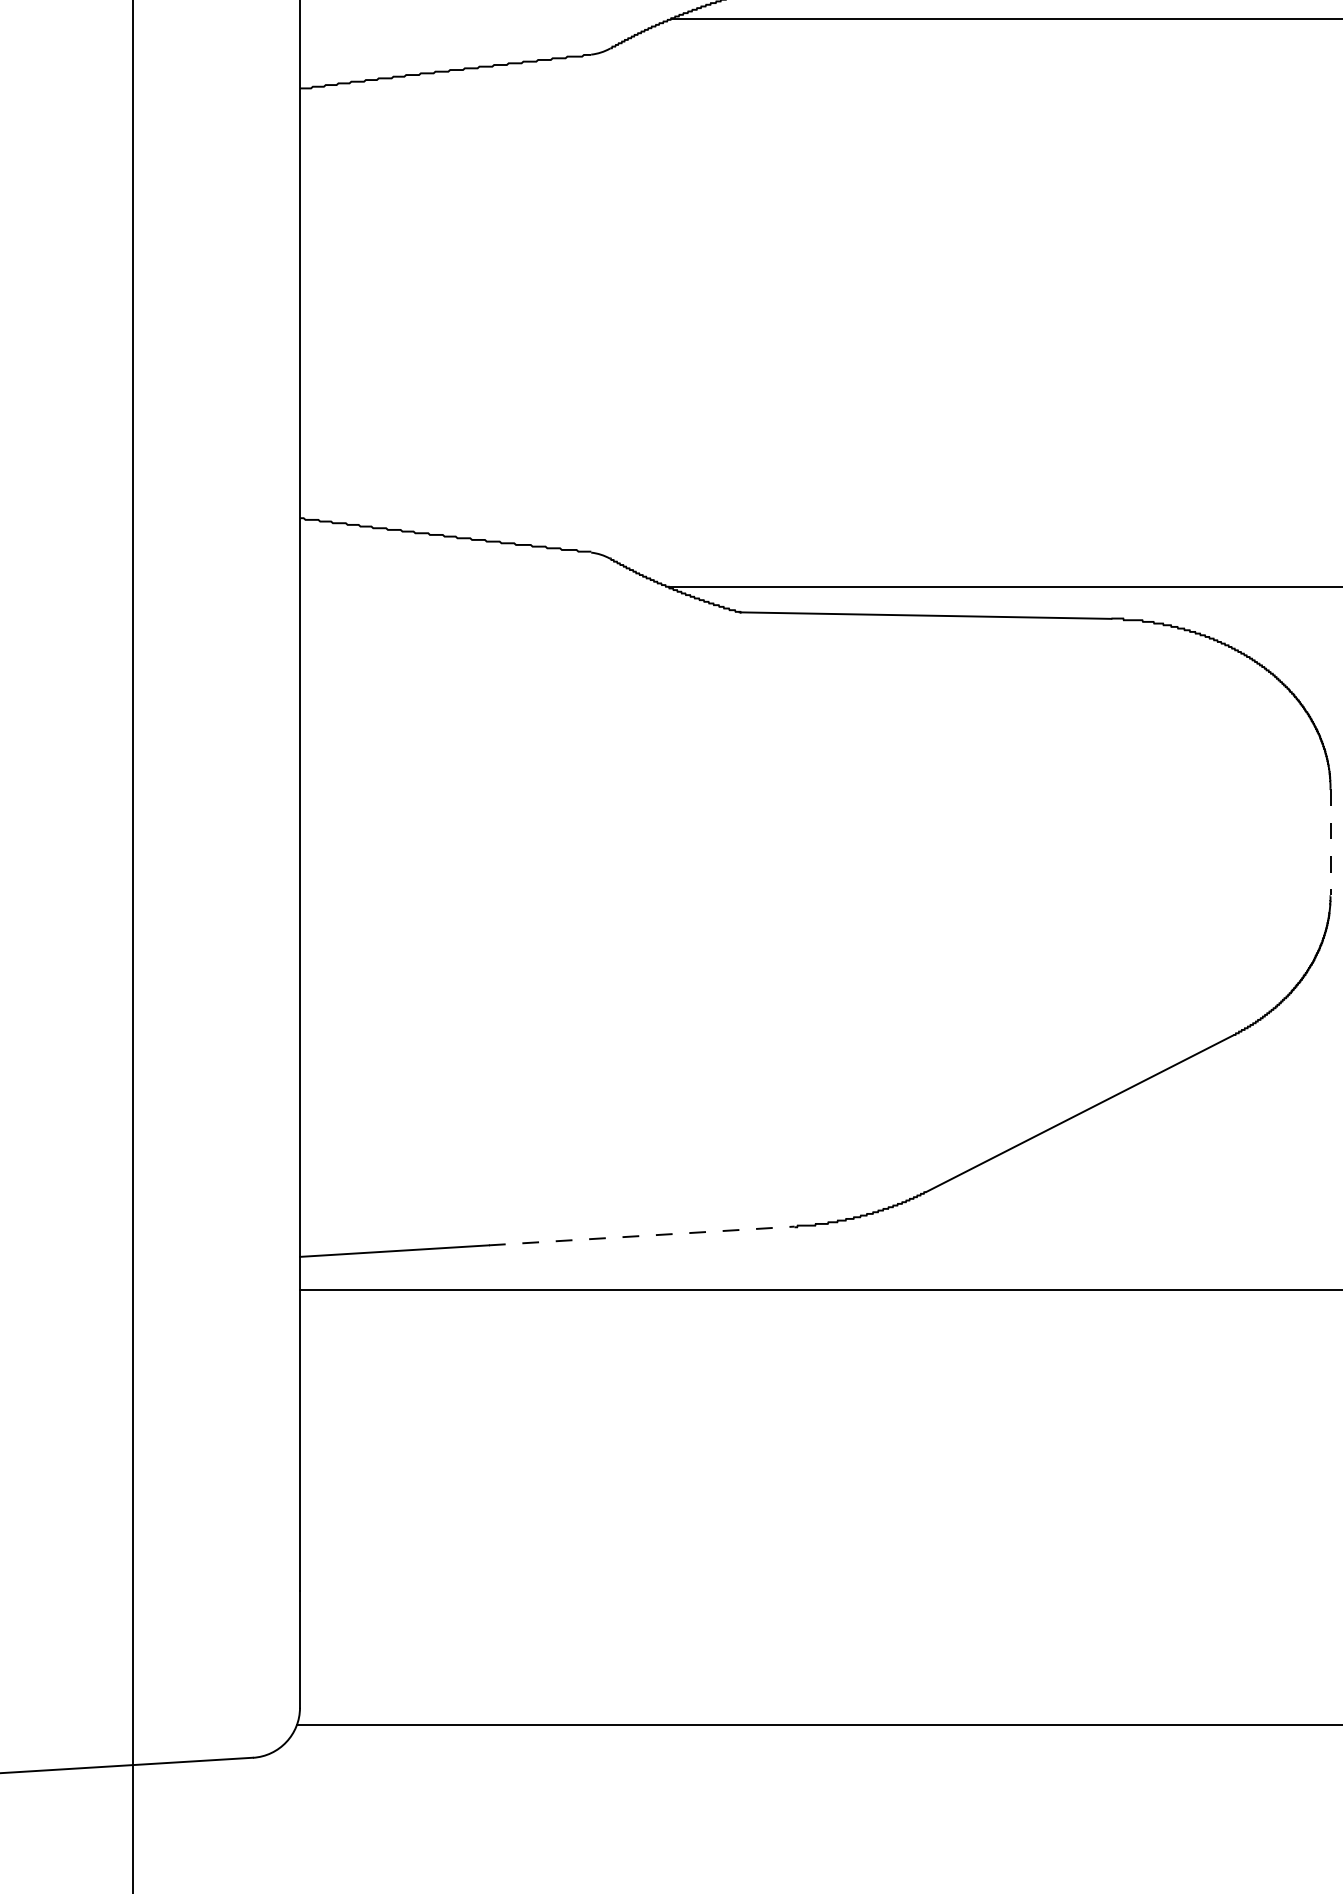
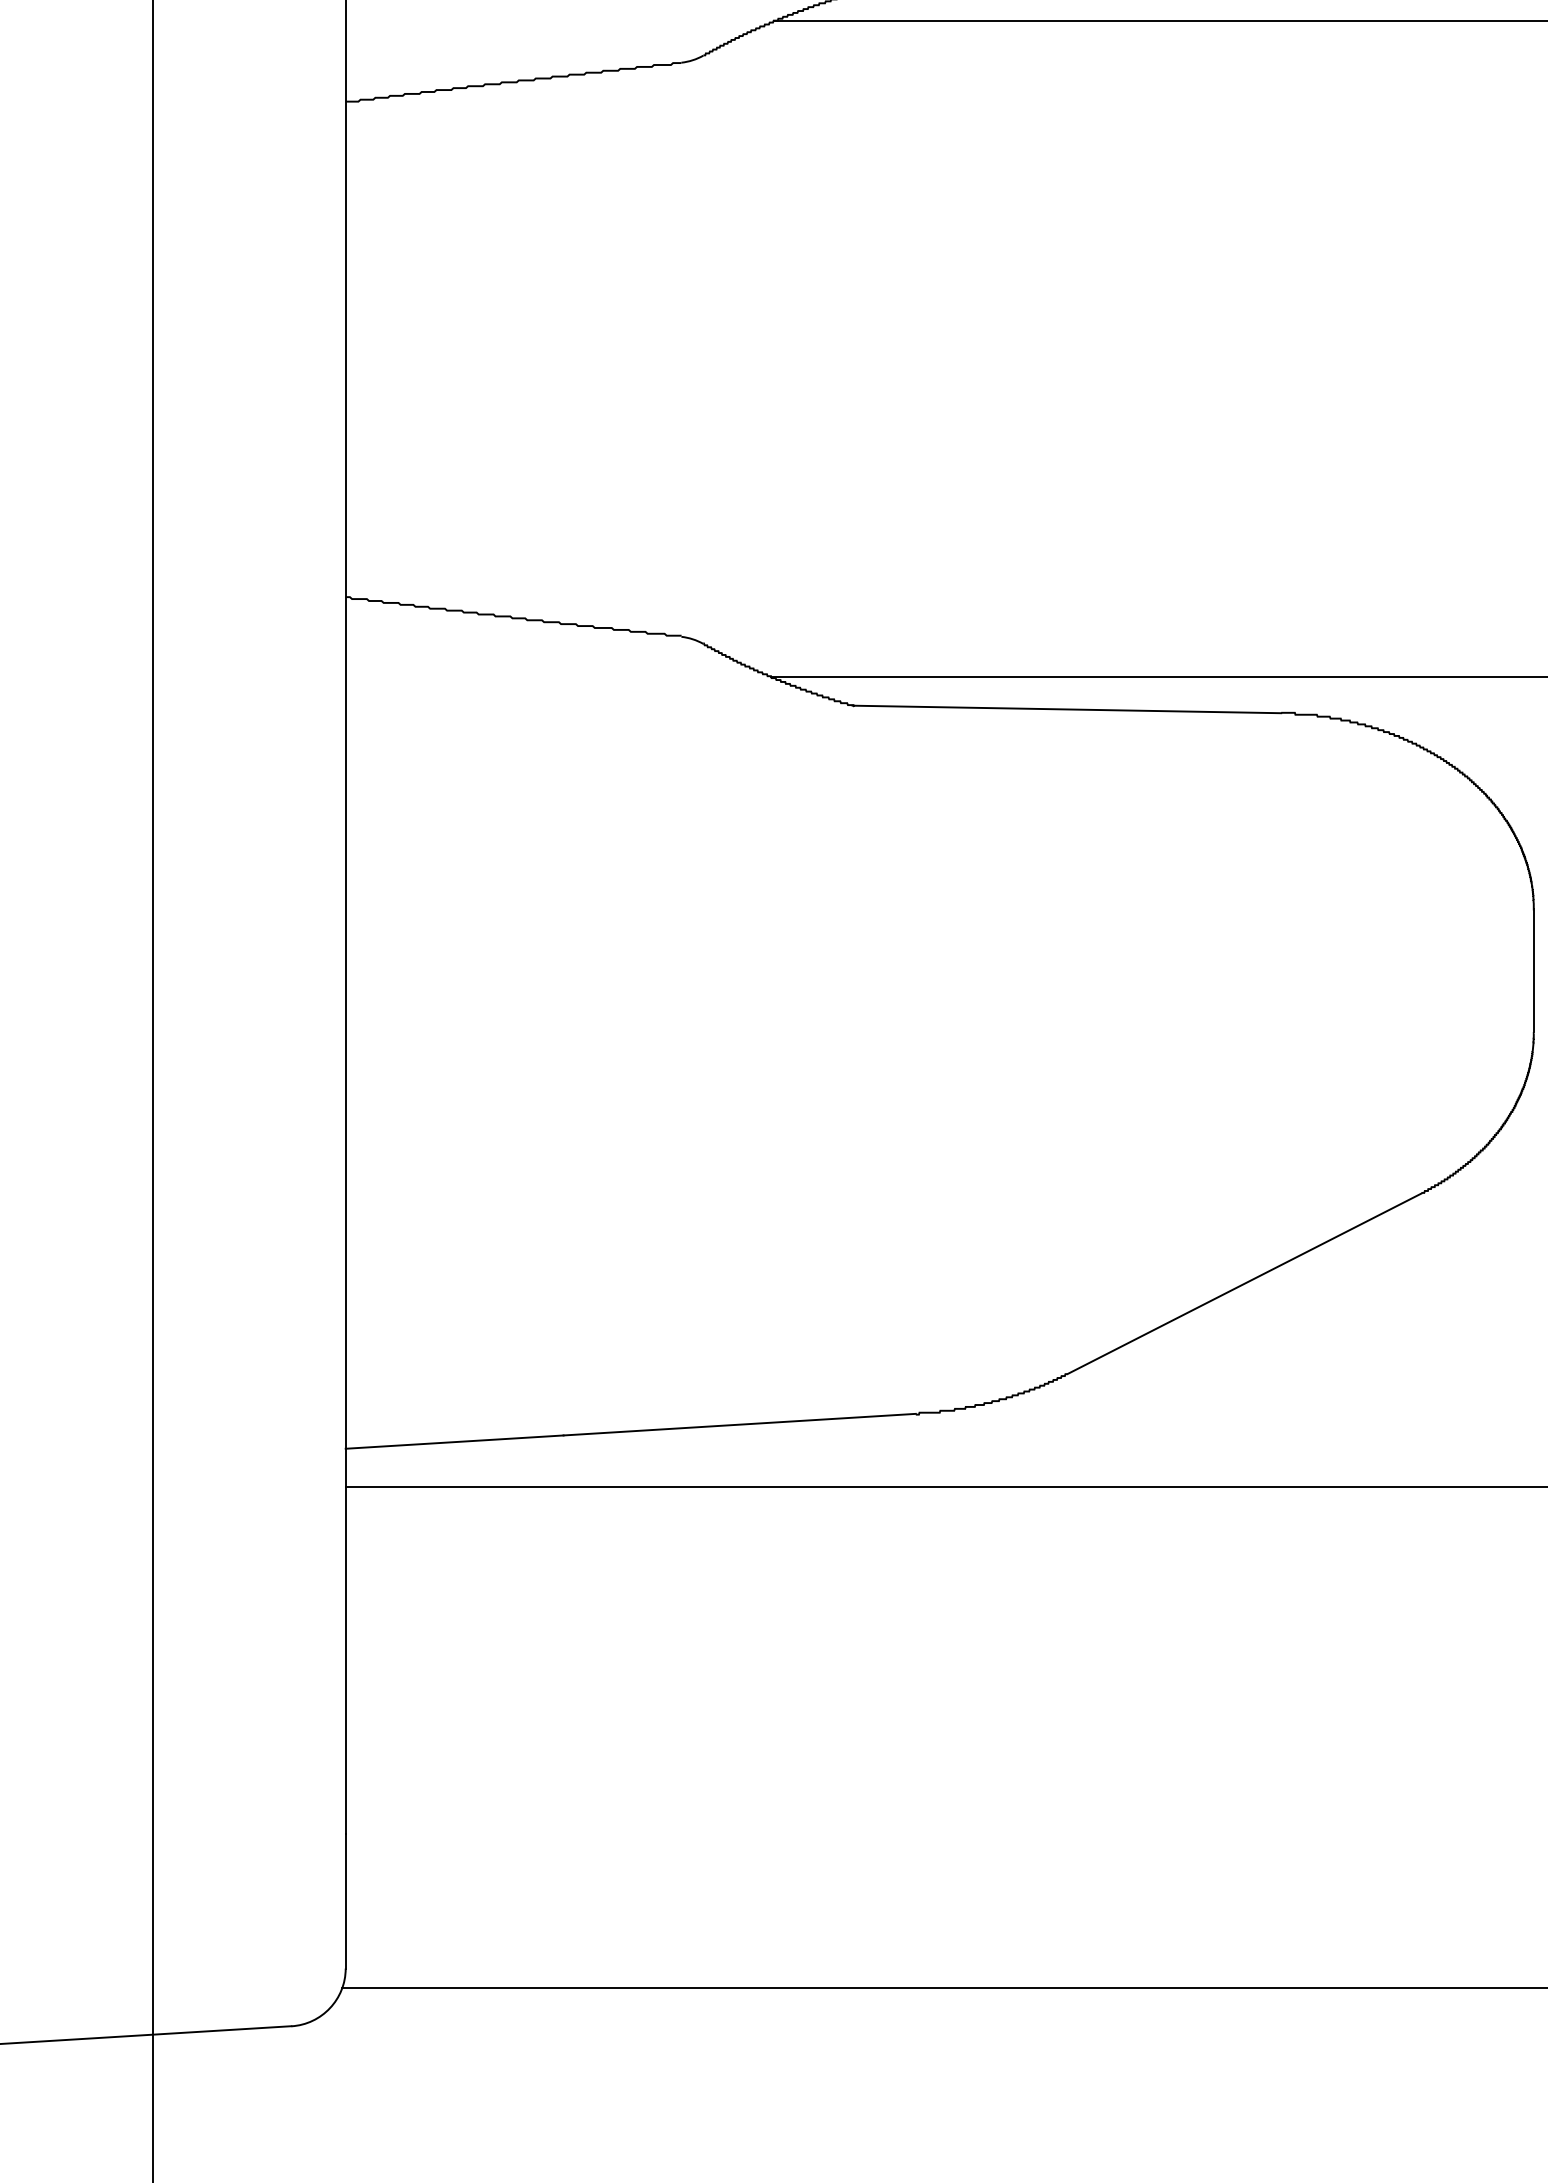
line: (1330, 842) -> (1533, 971), dashed -> solid
line: (642, 1235) -> (740, 1424), dashed -> solid

